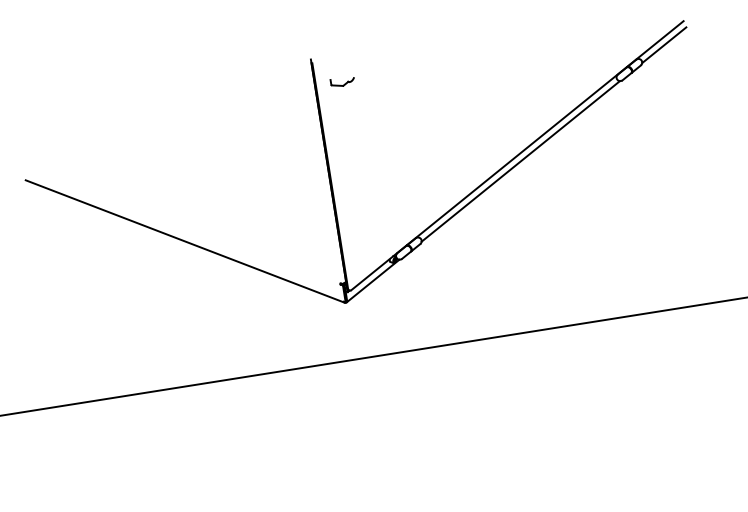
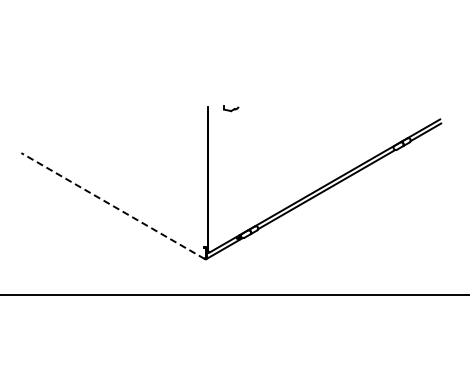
part: (343, 81) -> (231, 108), moved
line: (185, 242) -> (113, 206), solid -> dashed

